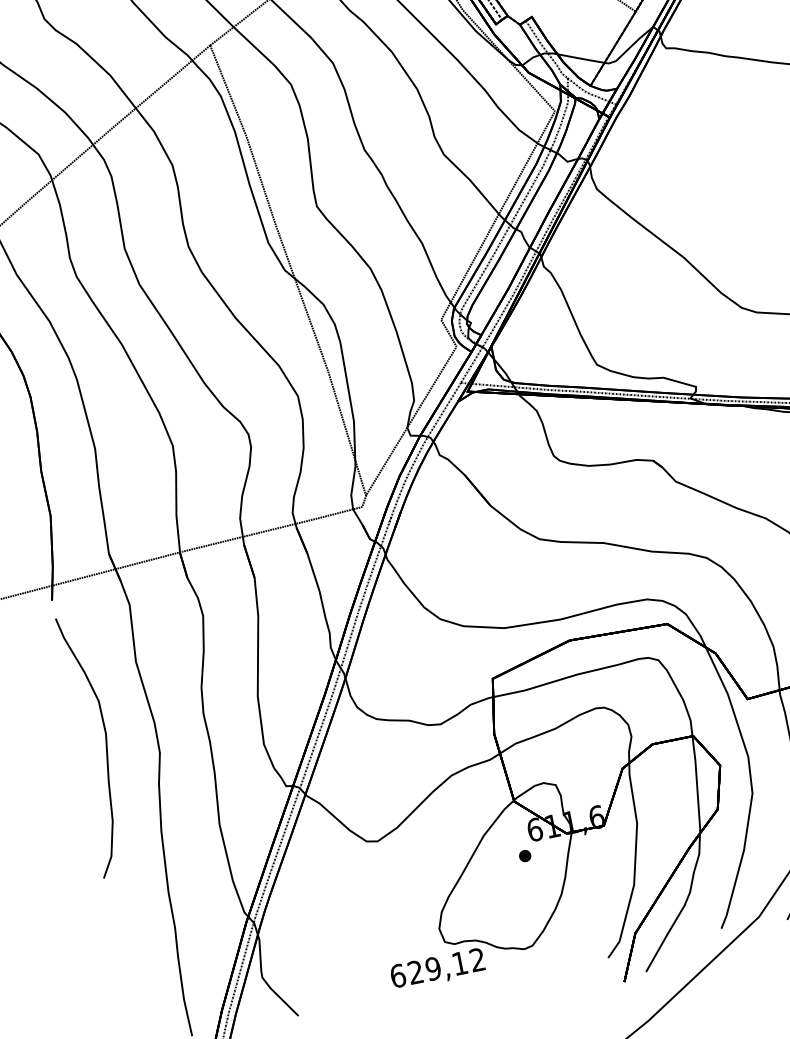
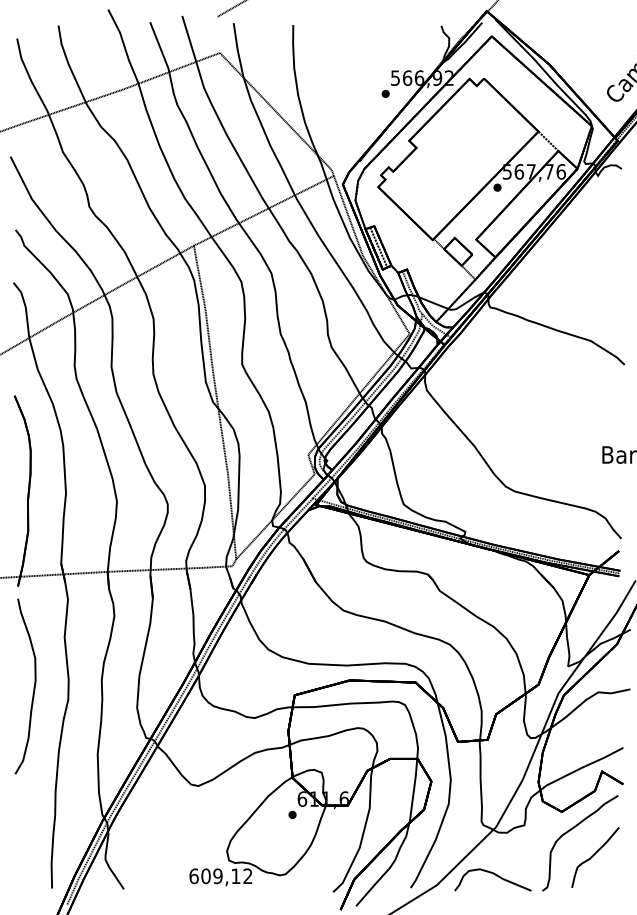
text: (415, 972) -> (205, 876), 629,12 -> 609,12

